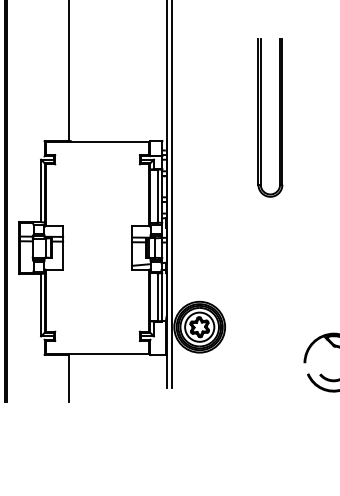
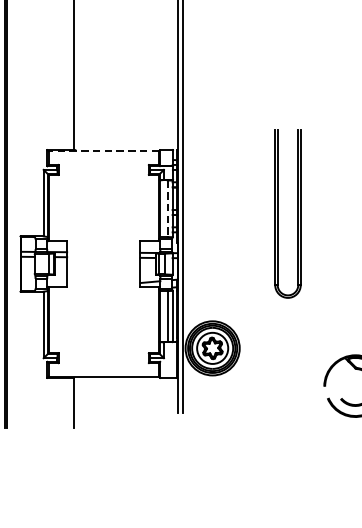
part: (261, 117) -> (278, 213), moved
line: (97, 142) -> (103, 151), solid -> dashed
line: (157, 196) -> (167, 209), solid -> dashed

